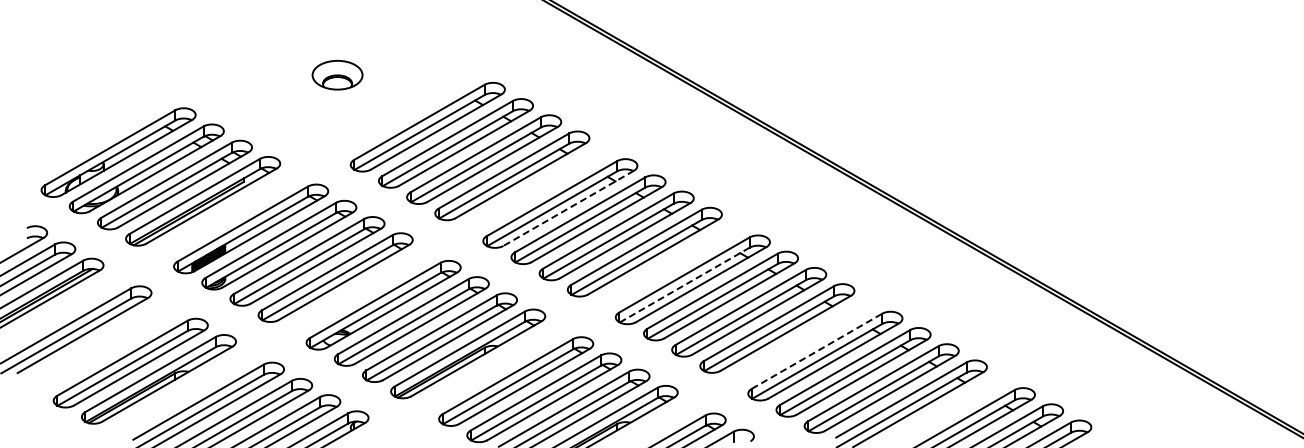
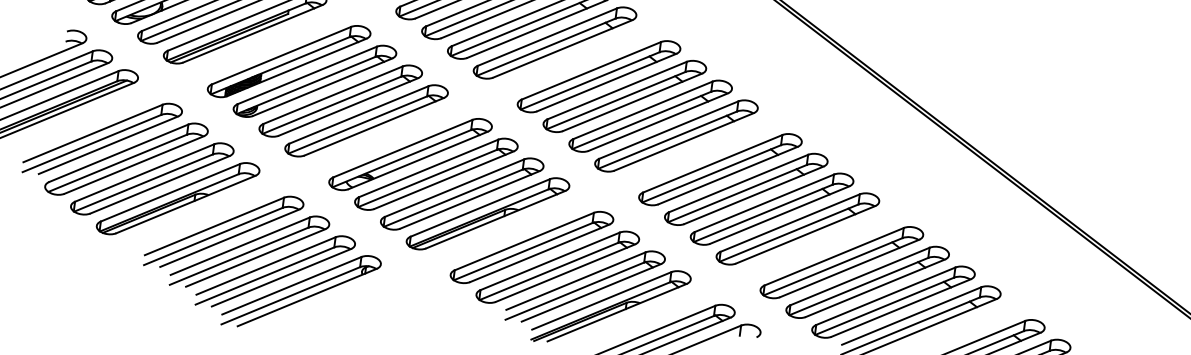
line: (568, 208) -> (606, 82), dashed -> solid
line: (684, 285) -> (711, 174), dashed -> solid
part: (102, 346) -> (126, 158), added
line: (817, 351) -> (834, 257), dashed -> solid

